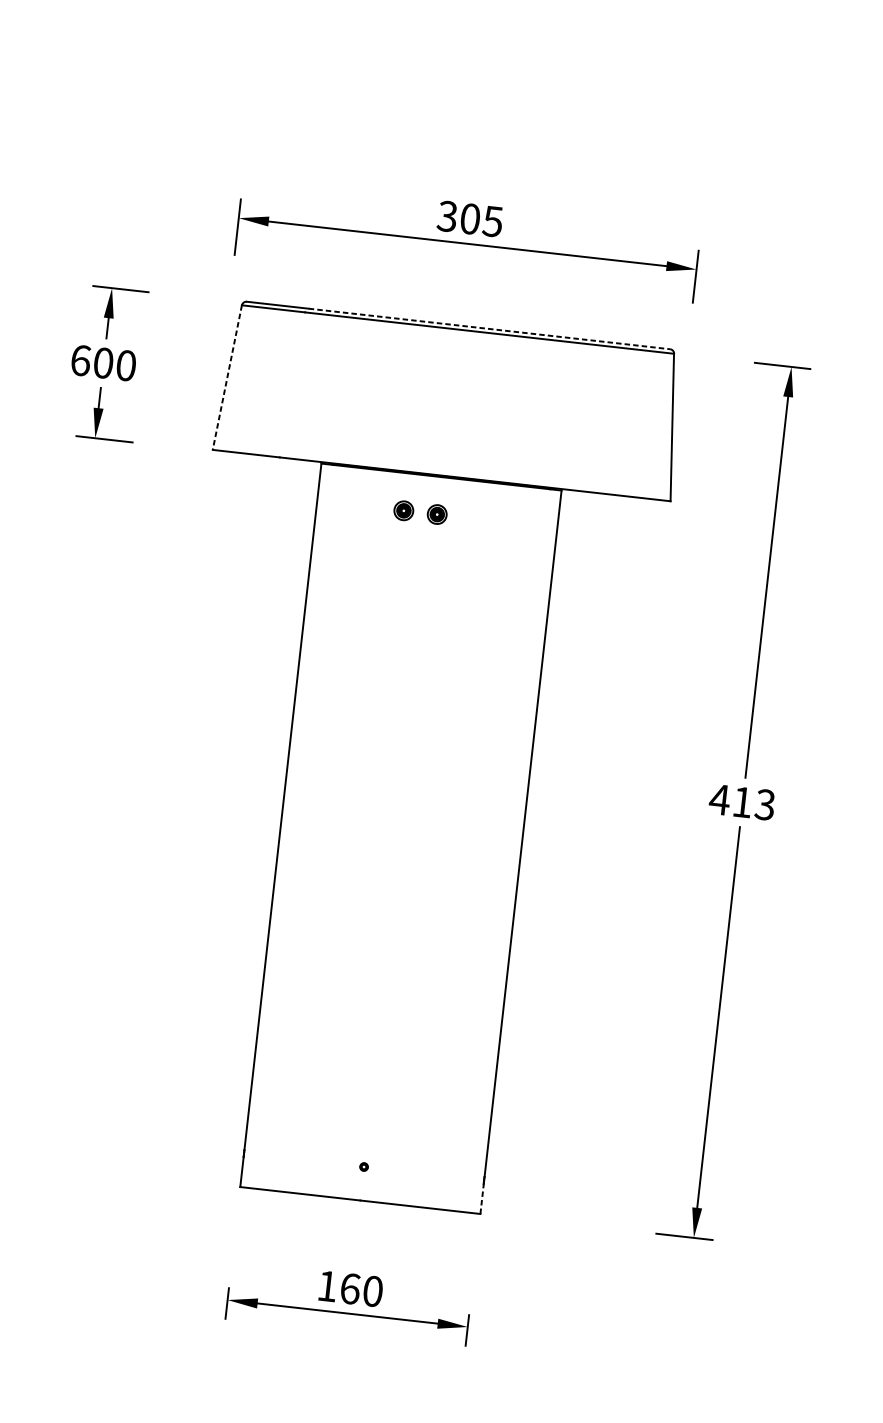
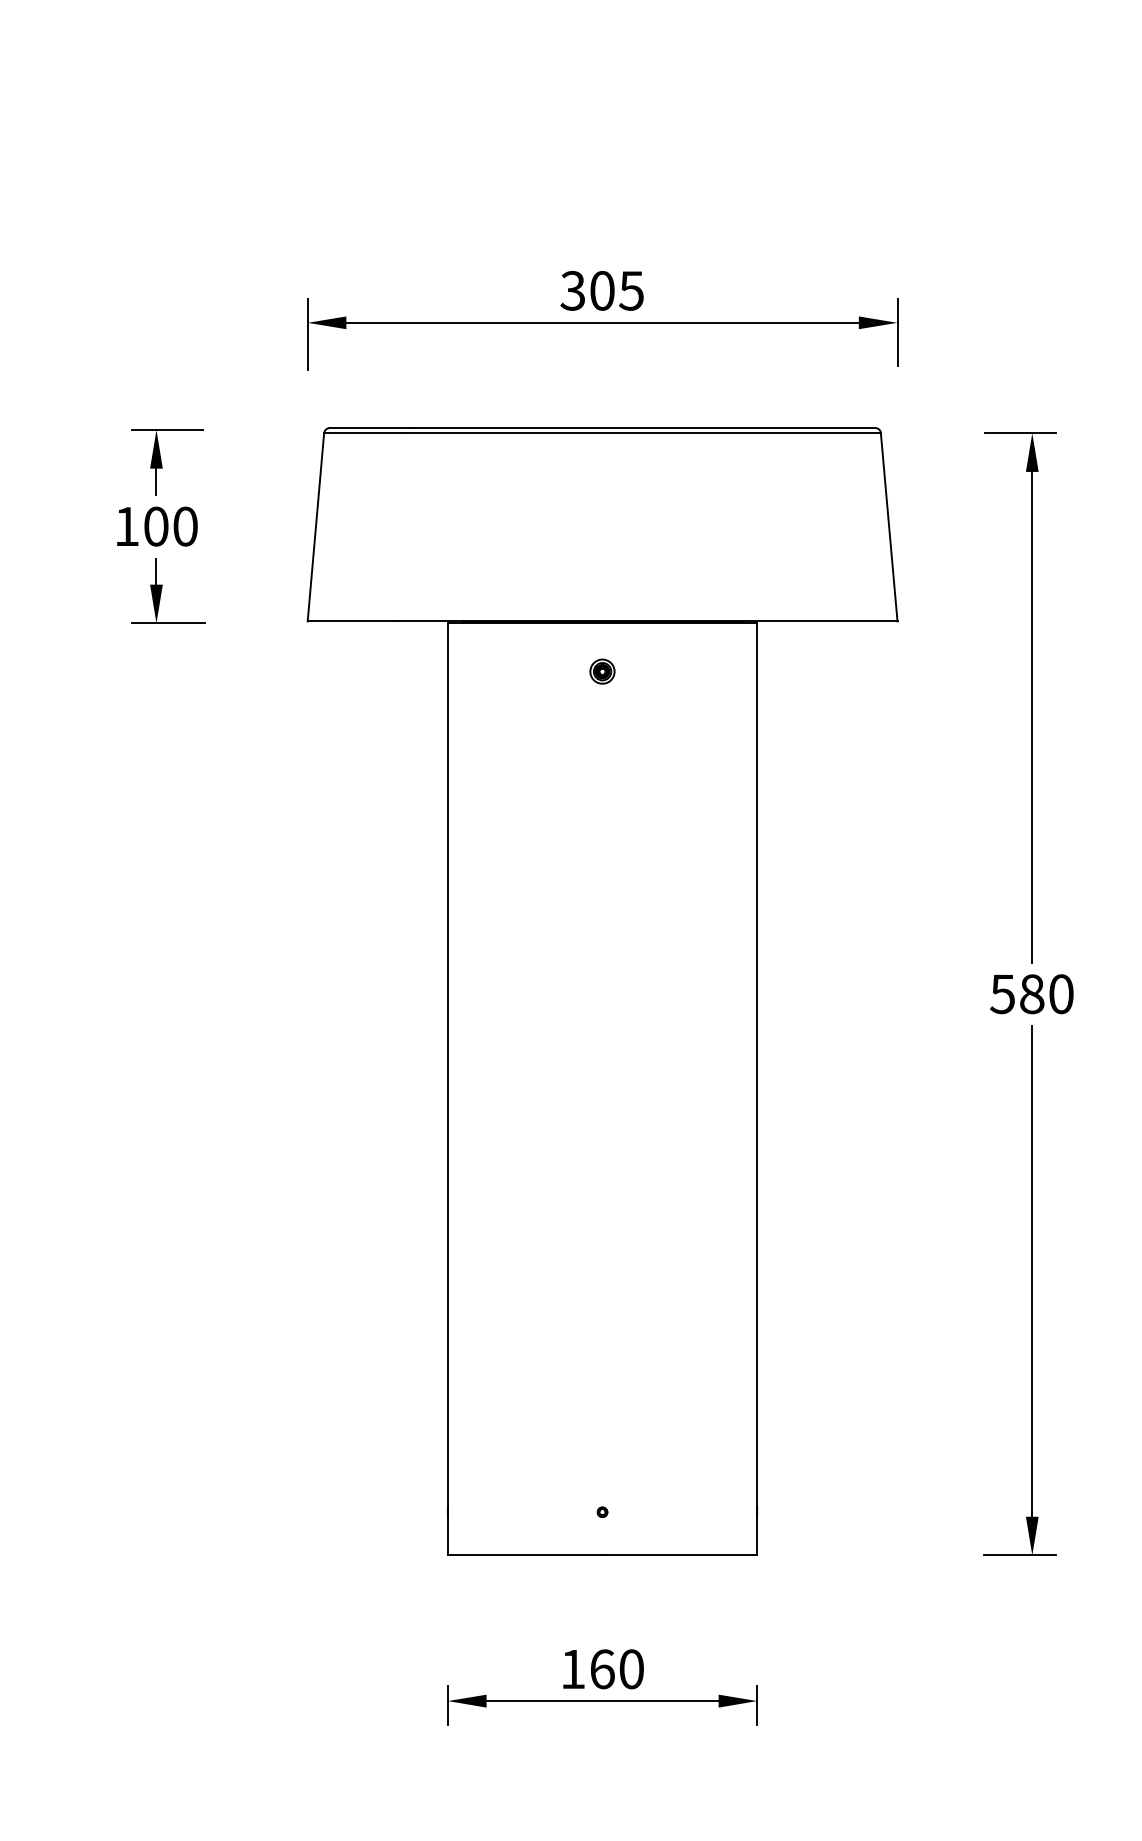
line: (489, 329) -> (642, 428), dashed -> solid
text: (81, 360) -> (127, 526), 600 -> 100
line: (227, 377) -> (315, 527), dashed -> solid
part: (403, 510) -> (559, 671), removed
text: (742, 802) -> (1031, 994), 413 -> 580
line: (482, 1198) -> (757, 1535), dashed -> solid

